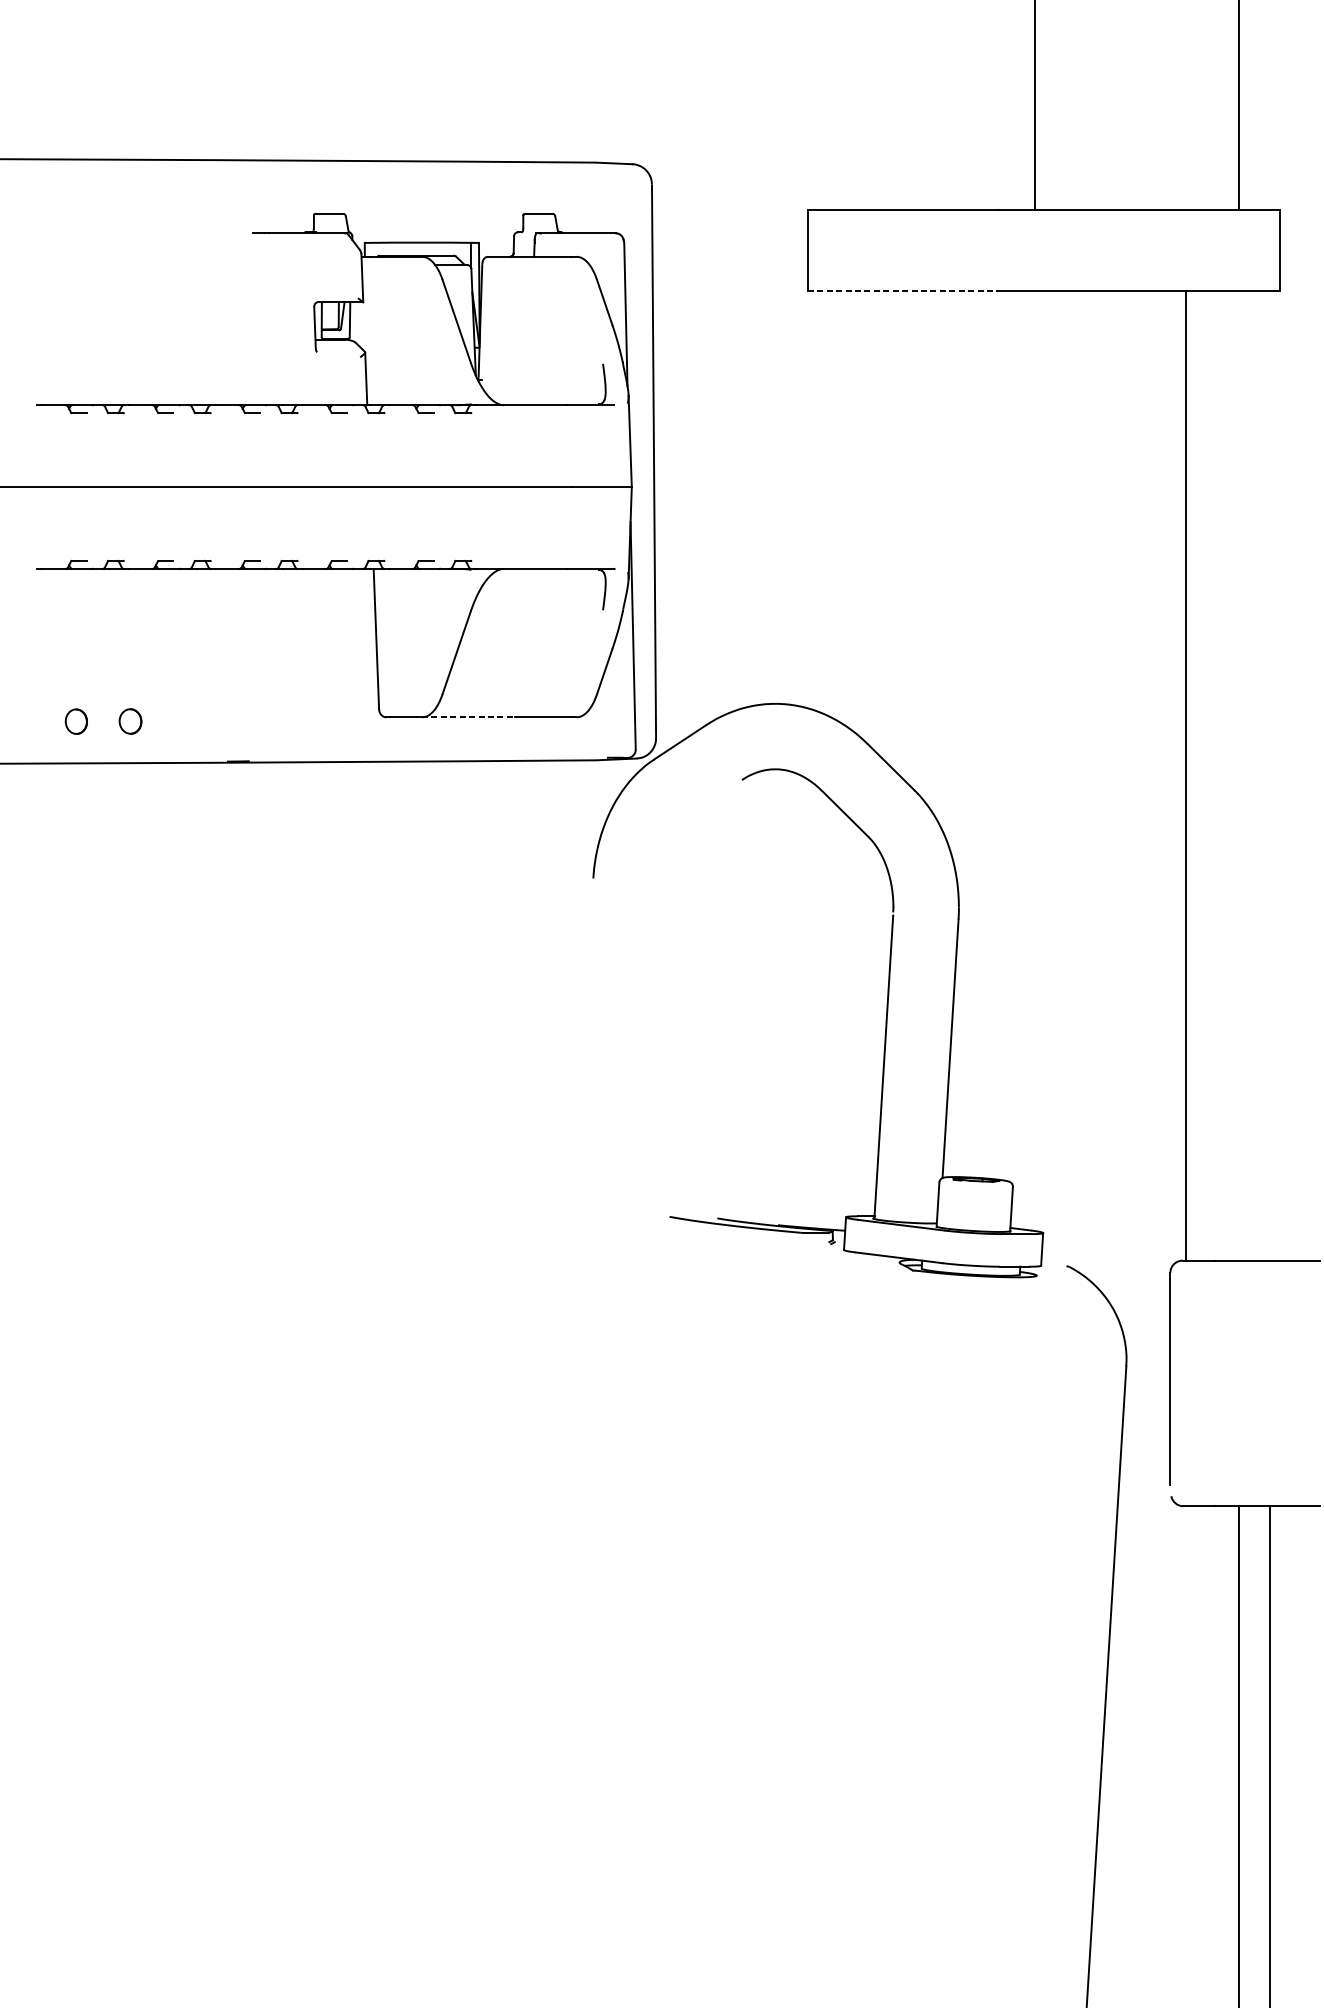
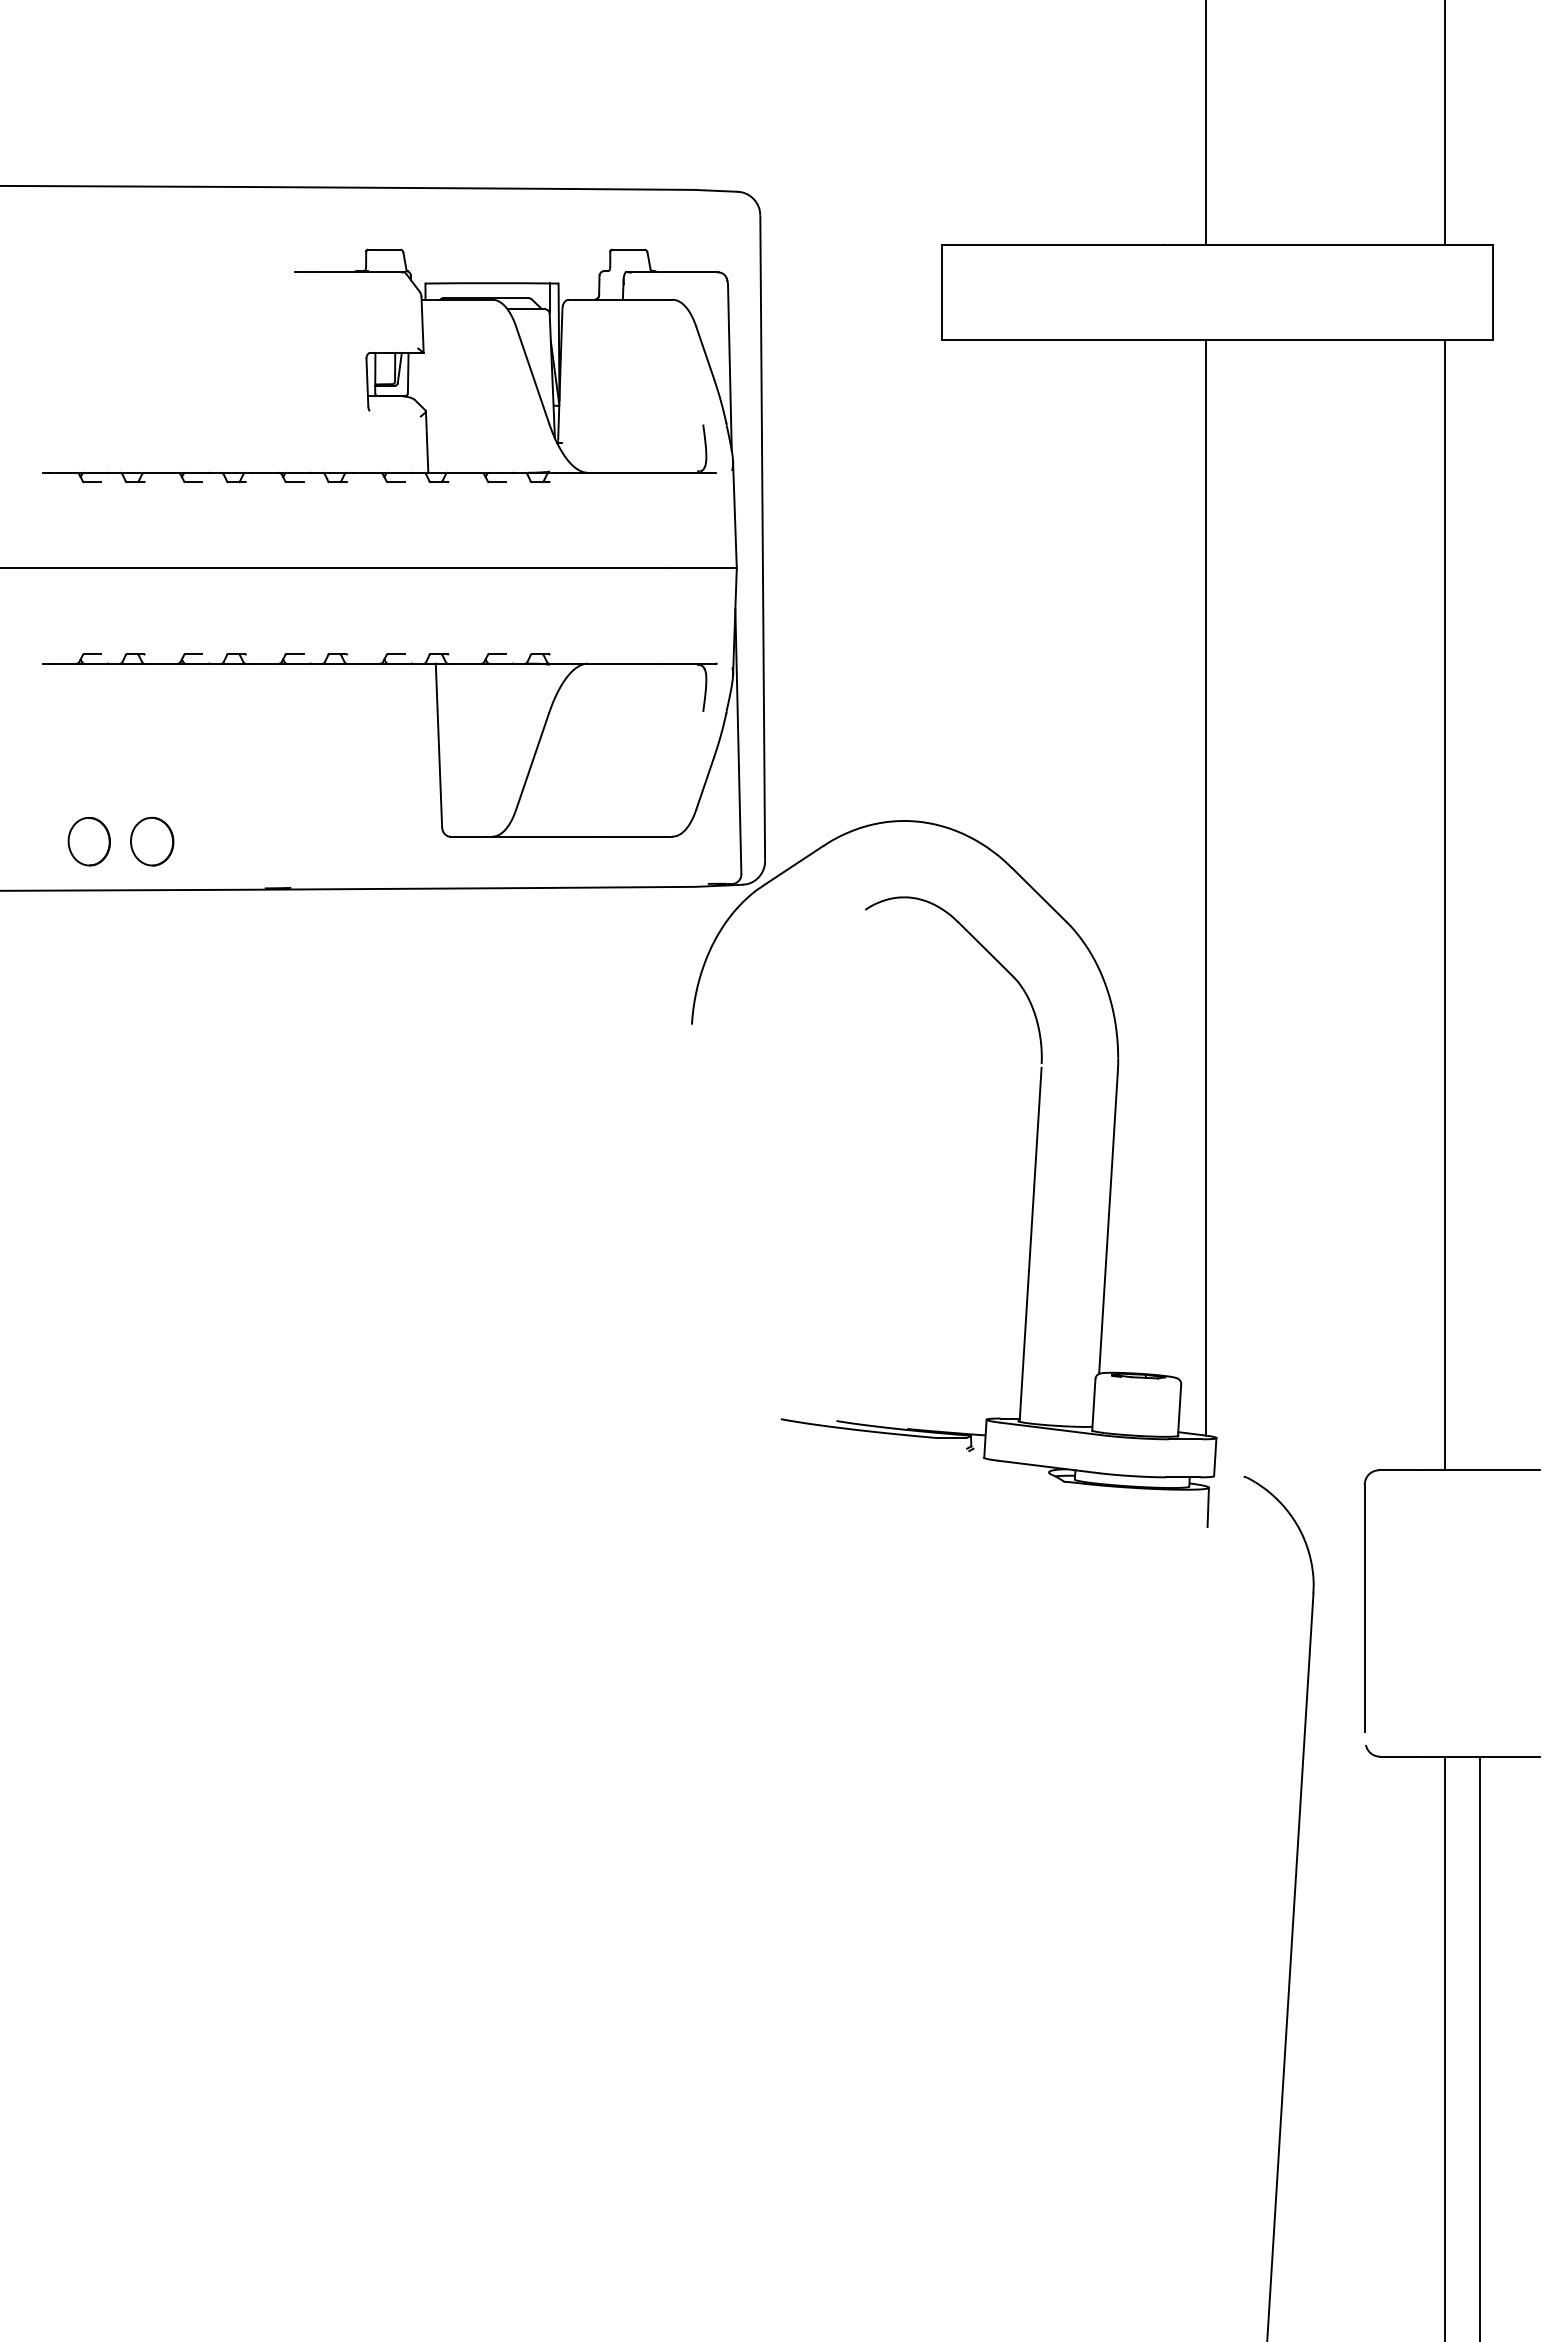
line: (903, 291) -> (1053, 340), dashed -> solid
line: (468, 717) -> (546, 836), dashed -> solid
part: (75, 721) -> (88, 841), size x1.67
part: (130, 721) -> (152, 841), size x1.67
line: (1034, 760) -> (1206, 887), added
line: (1186, 776) -> (1445, 905), moved
line: (1035, 1292) -> (1207, 1507), added

